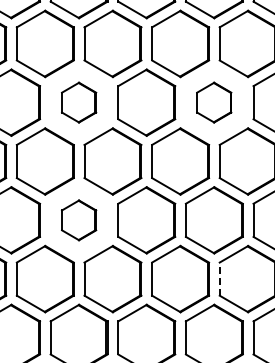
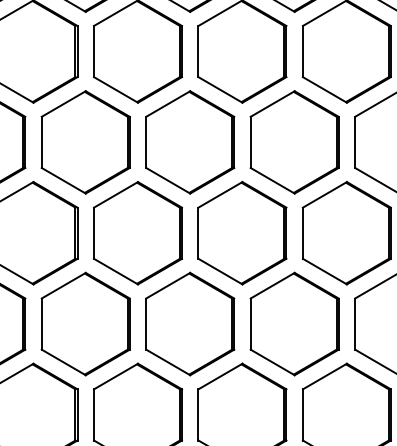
part: (78, 102) -> (84, 142), size x1.67
part: (213, 102) -> (293, 142), size x1.67
part: (78, 220) -> (84, 324), size x1.67
line: (219, 279) -> (302, 415), dashed -> solid

